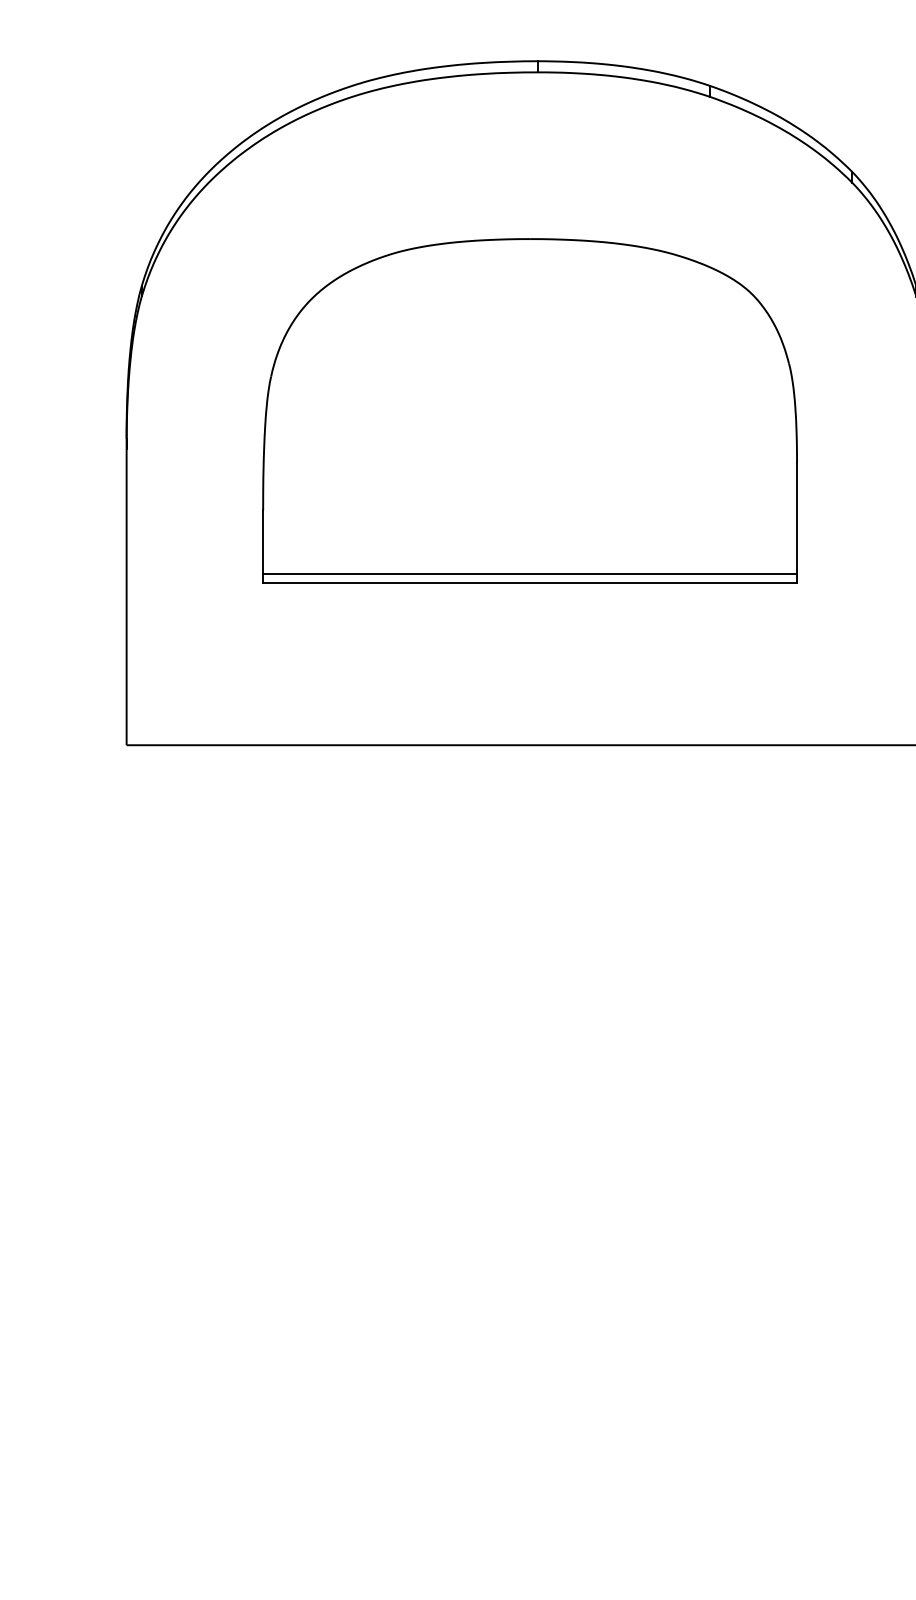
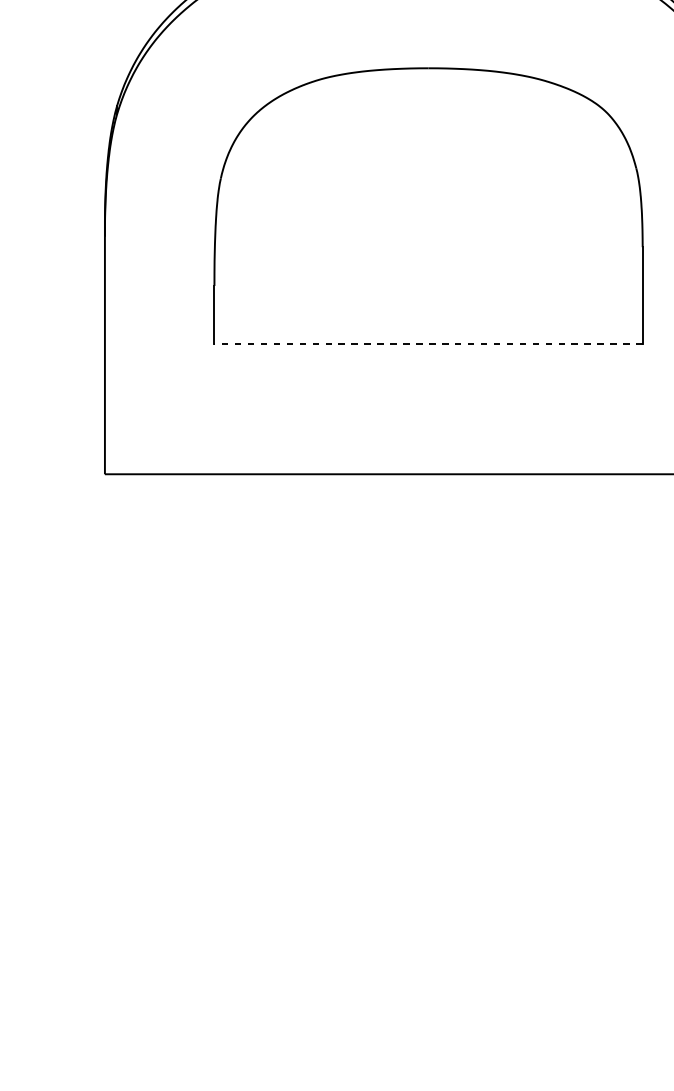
line: (530, 573) -> (428, 336), removed
line: (530, 583) -> (428, 344), solid -> dashed

